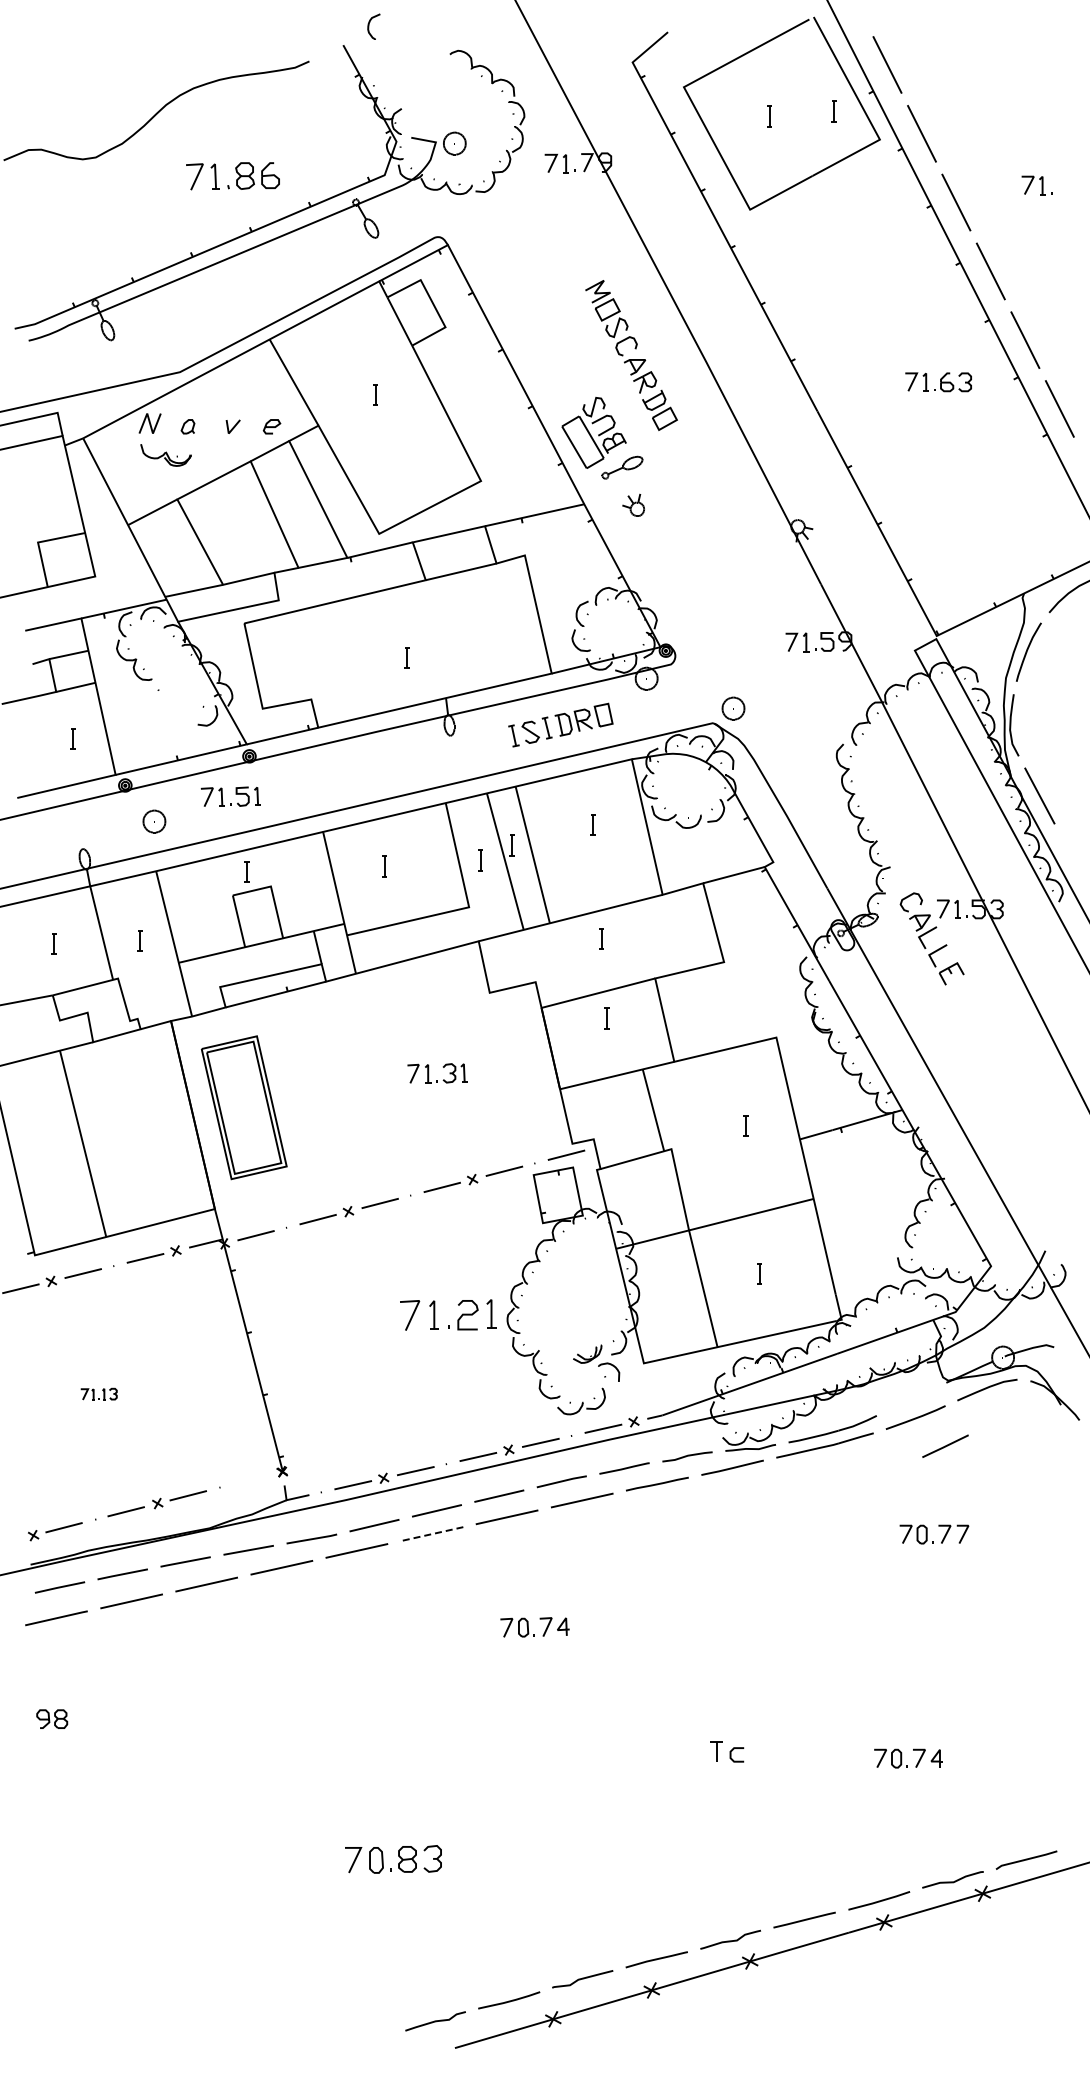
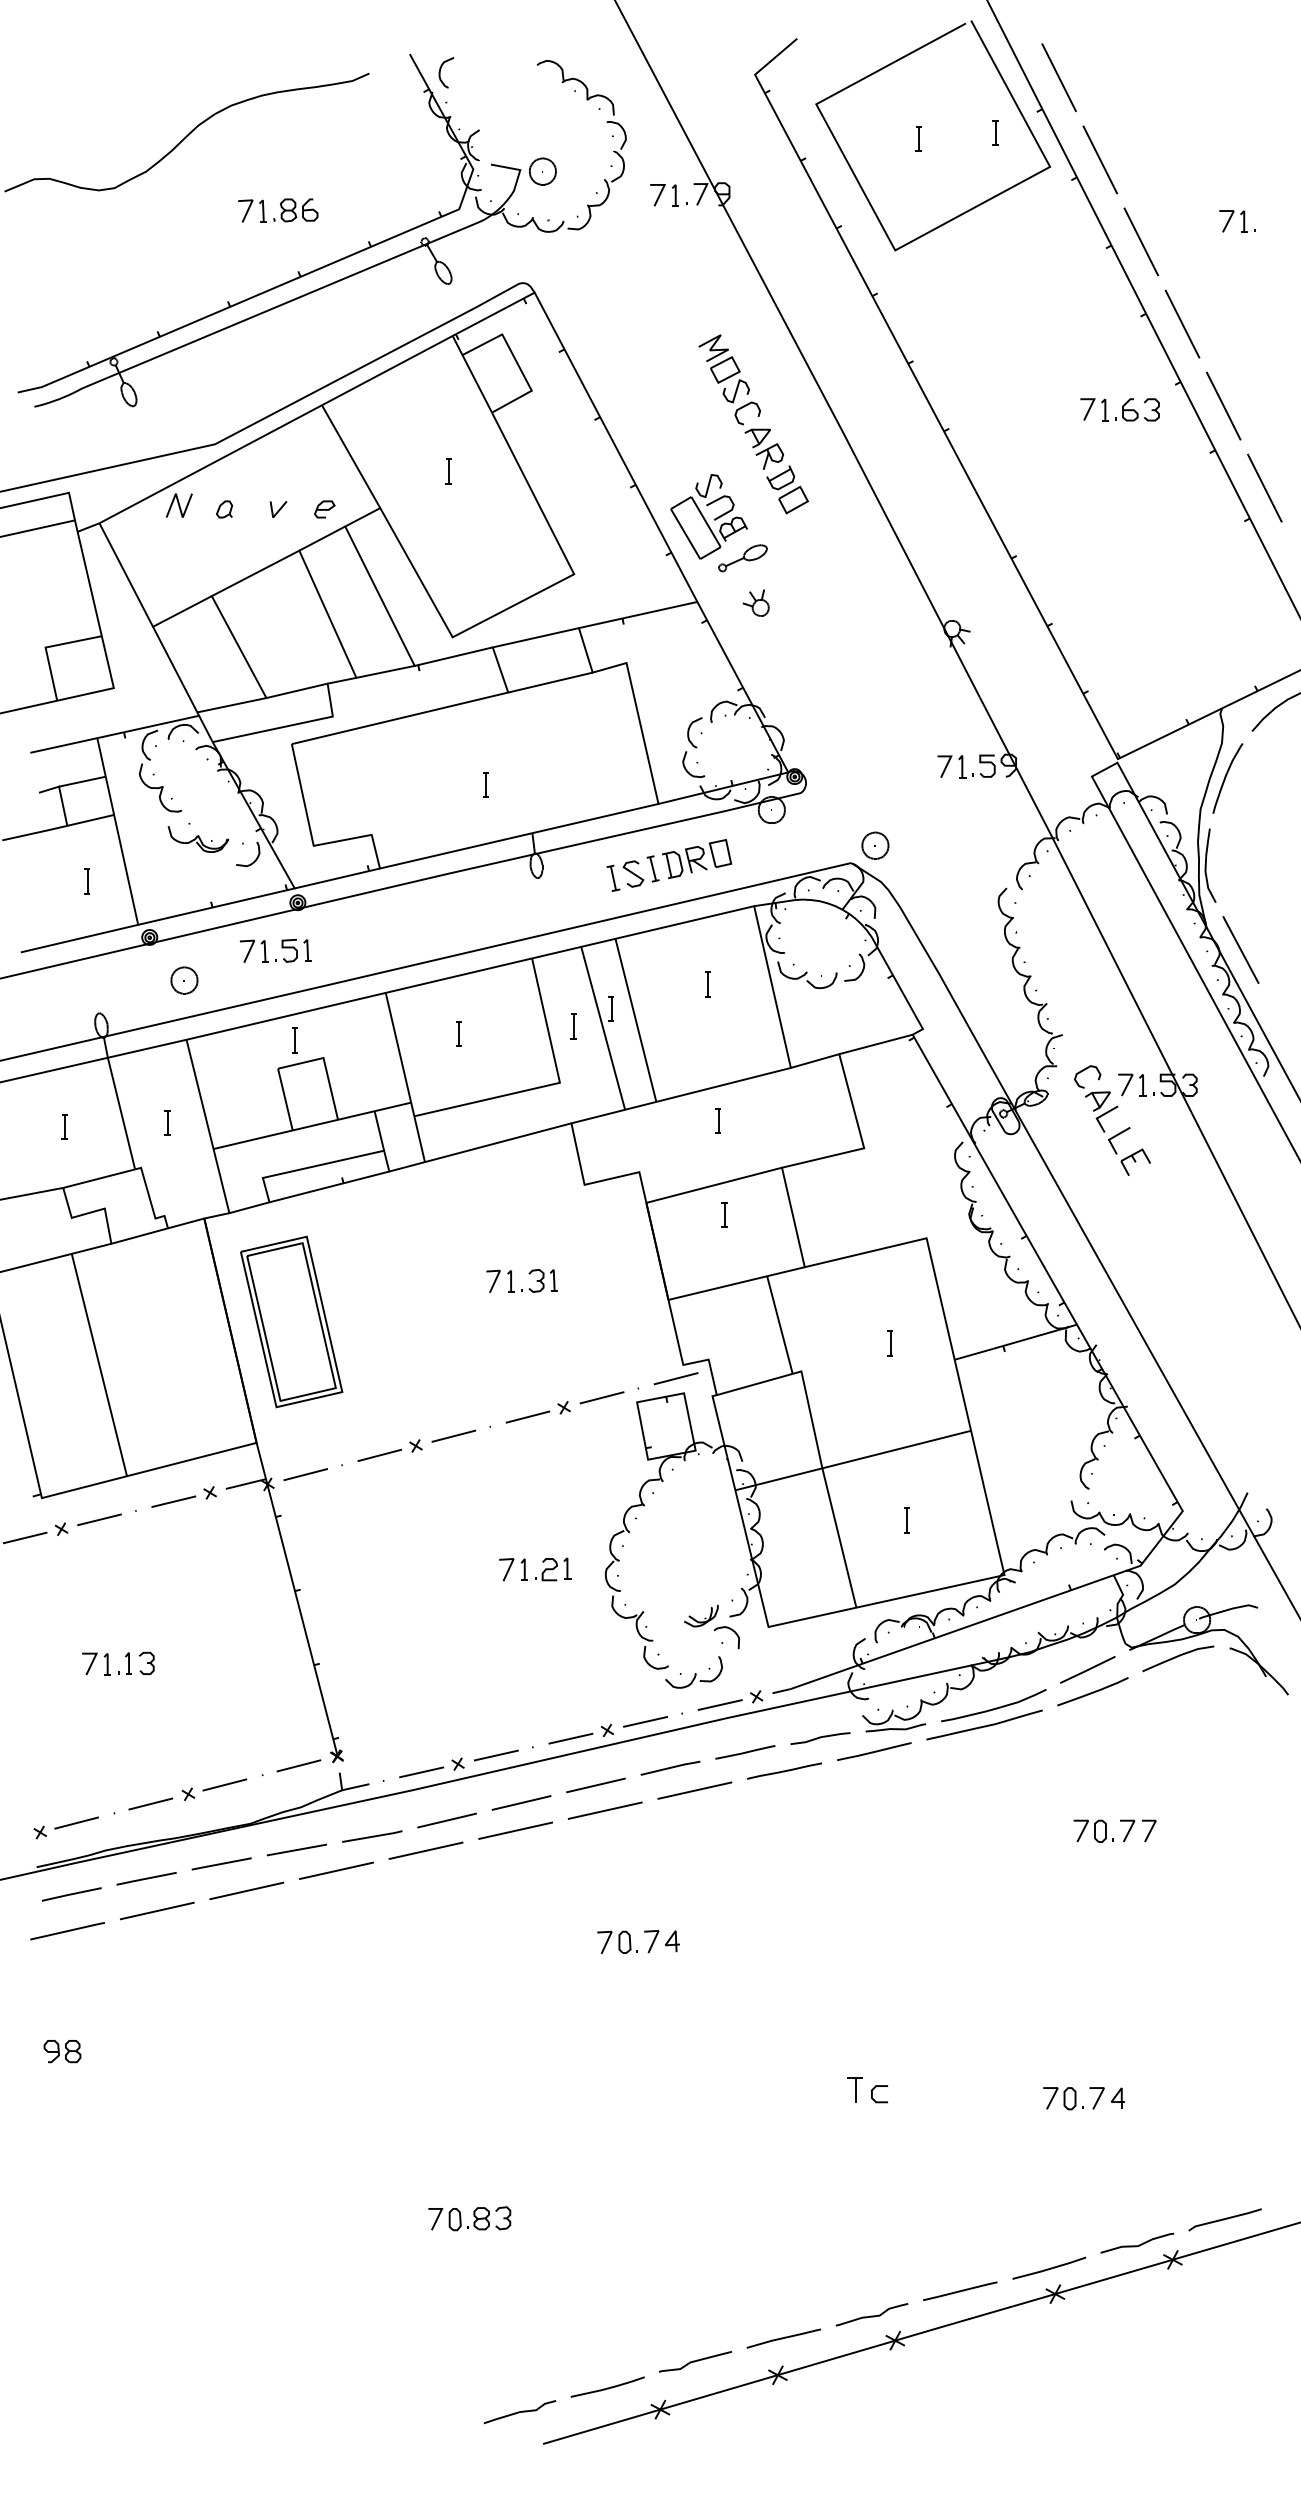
part: (373, 26) -> (445, 72), moved
part: (232, 176) -> (277, 210), size x0.71
part: (938, 382) -> (1120, 410), moved
part: (165, 455) -> (197, 839), moved
part: (448, 1315) -> (535, 1569), size x0.62
part: (98, 1394) -> (117, 1664), size x1.67
line: (945, 1445) -> (1087, 1668), moved
line: (250, 1479) -> (299, 1765), added
line: (431, 1534) -> (515, 1831), dashed -> solid
part: (393, 1858) -> (469, 2217), size x0.71

